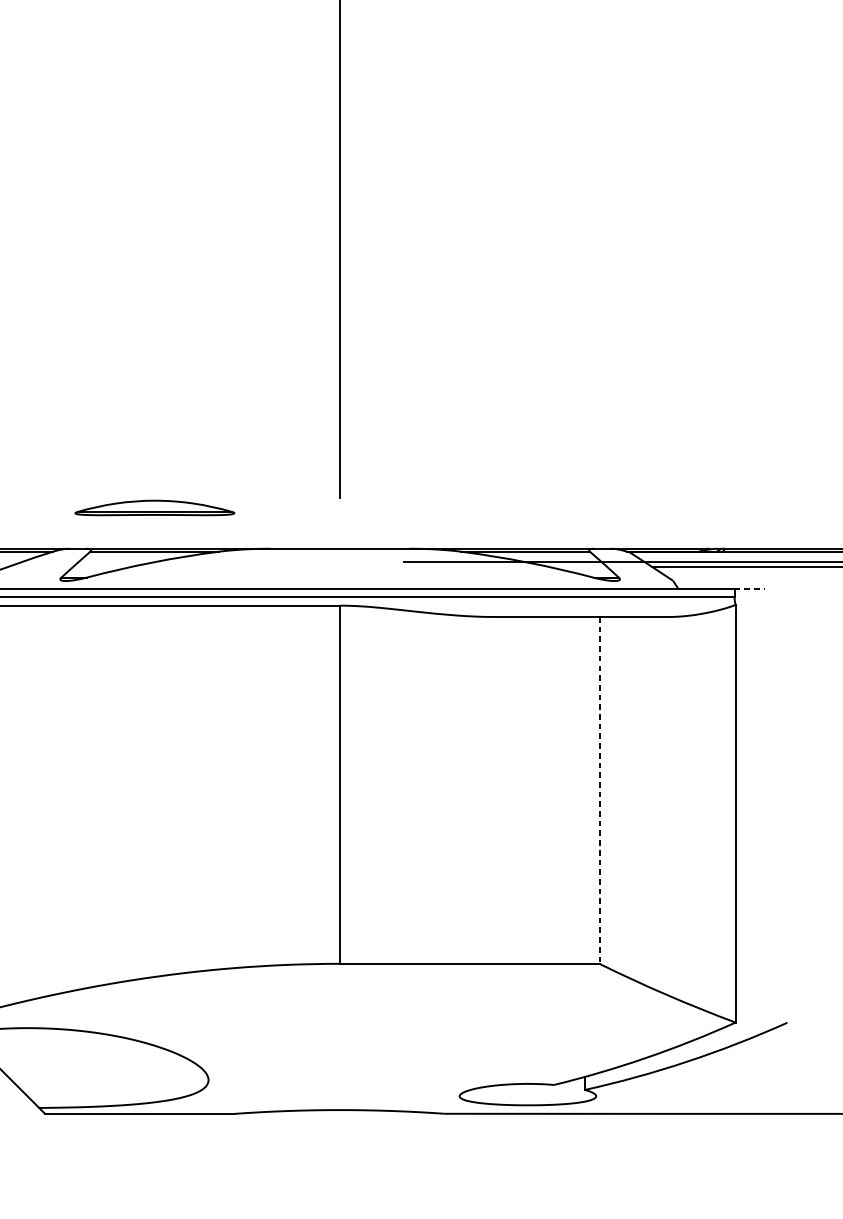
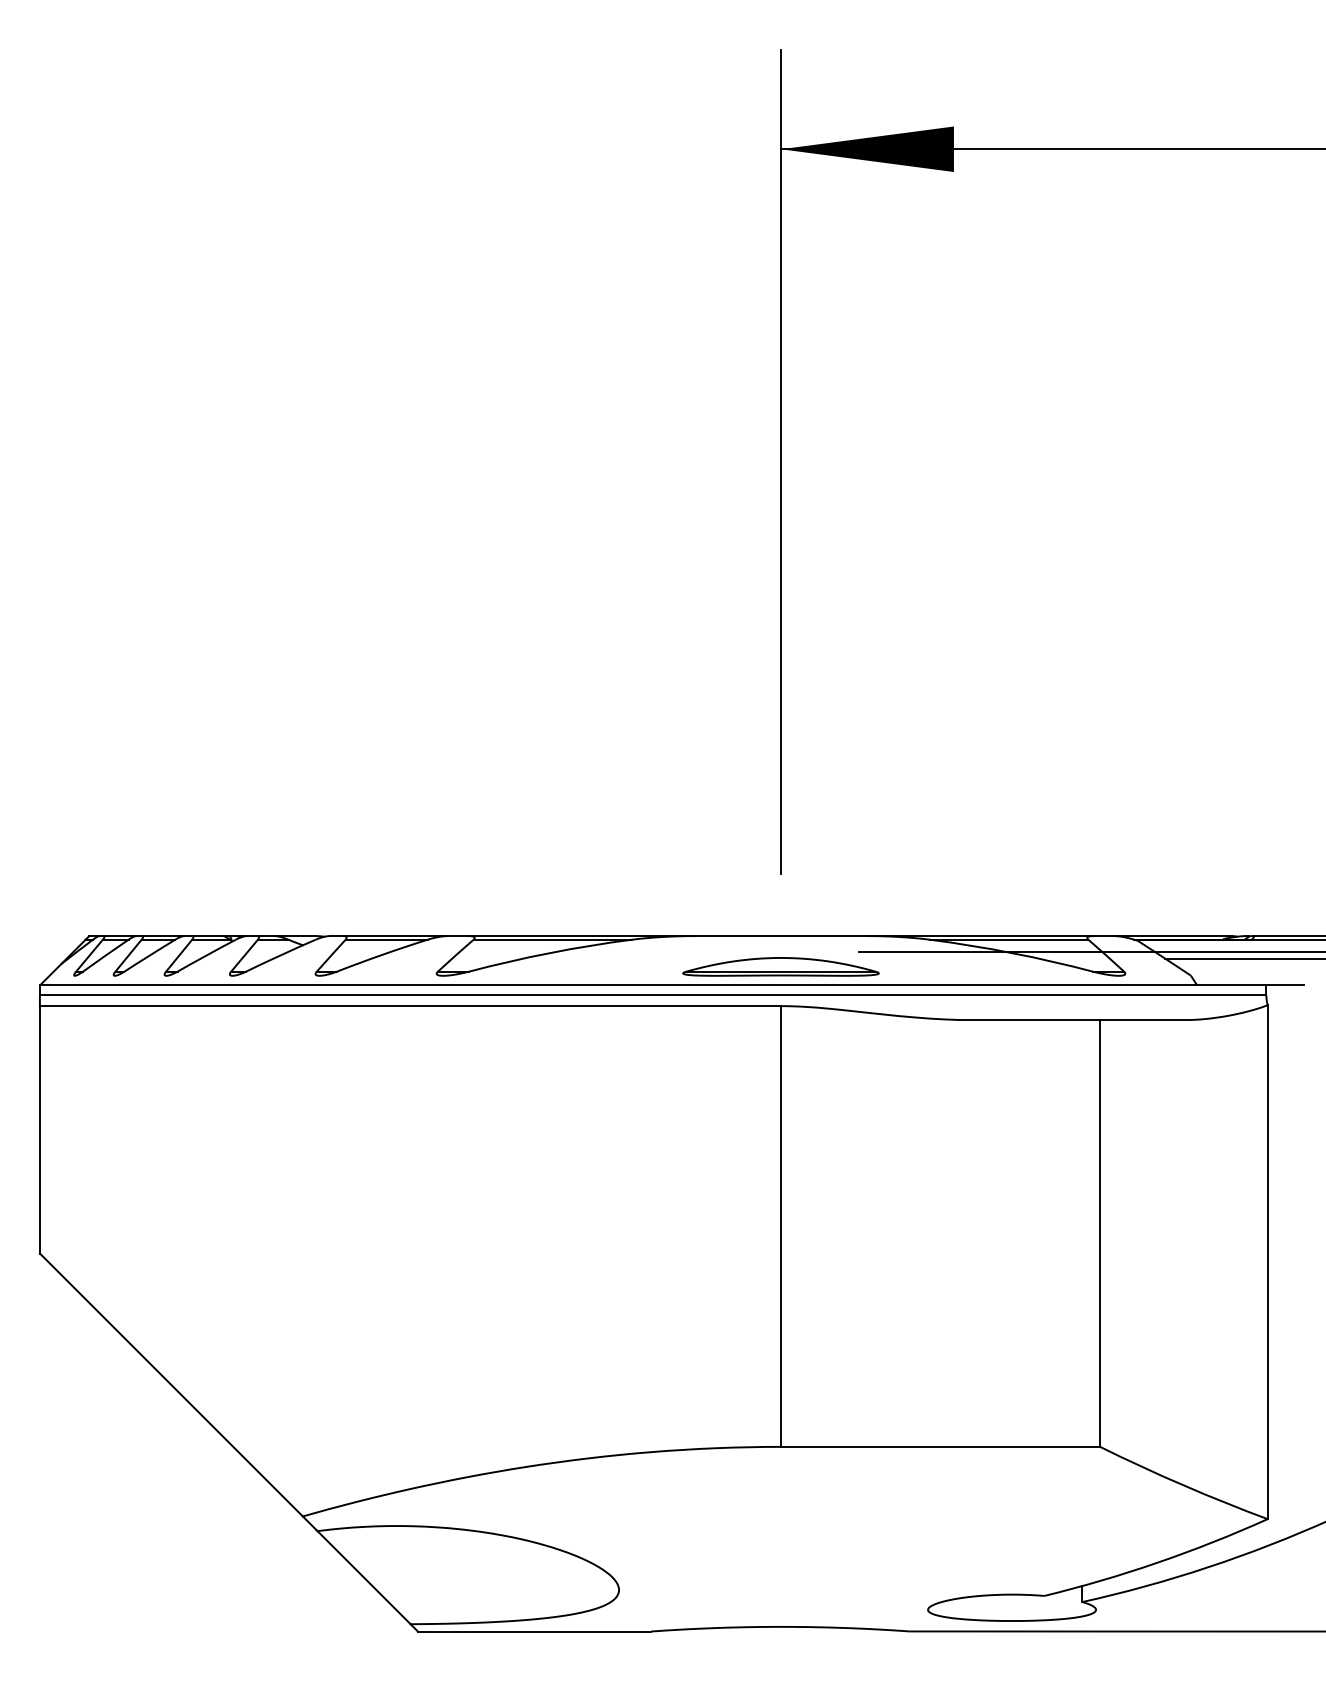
part: (154, 507) -> (780, 966), moved
line: (750, 588) -> (1285, 985), dashed -> solid
line: (599, 790) -> (1100, 1233), dashed -> solid

